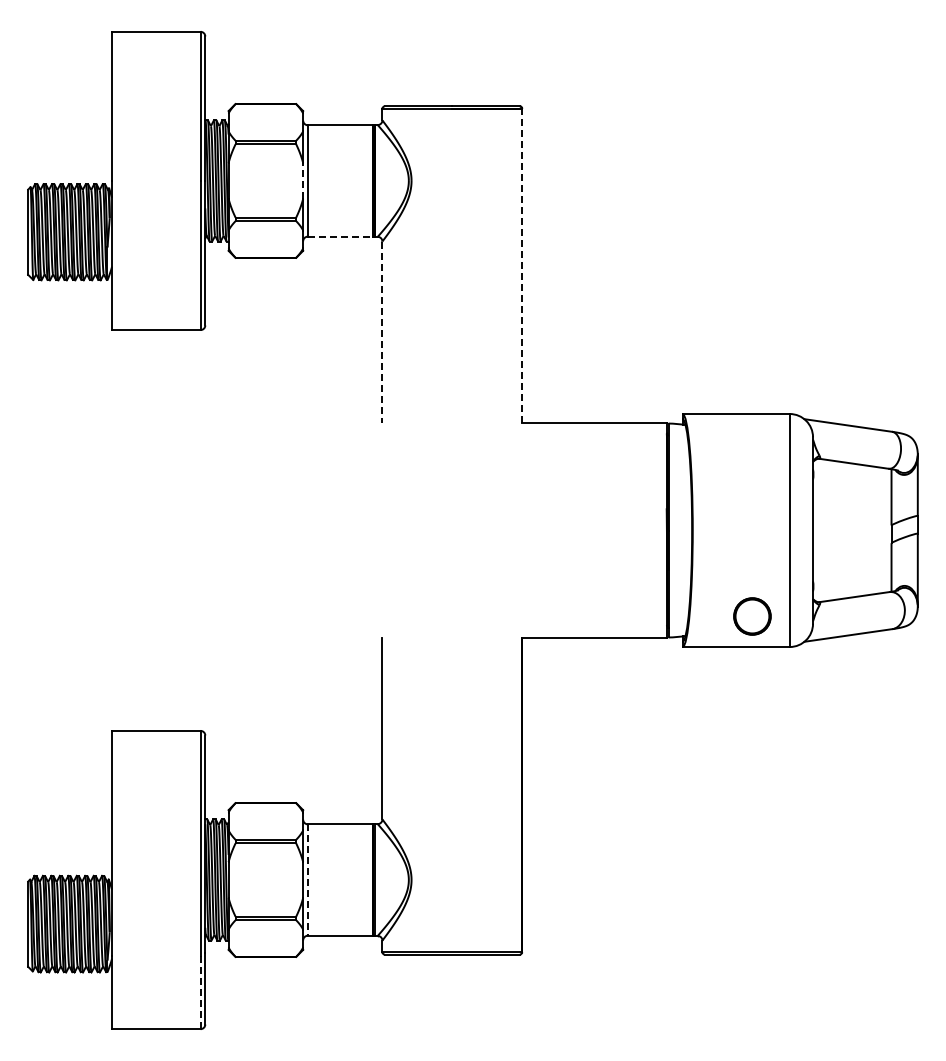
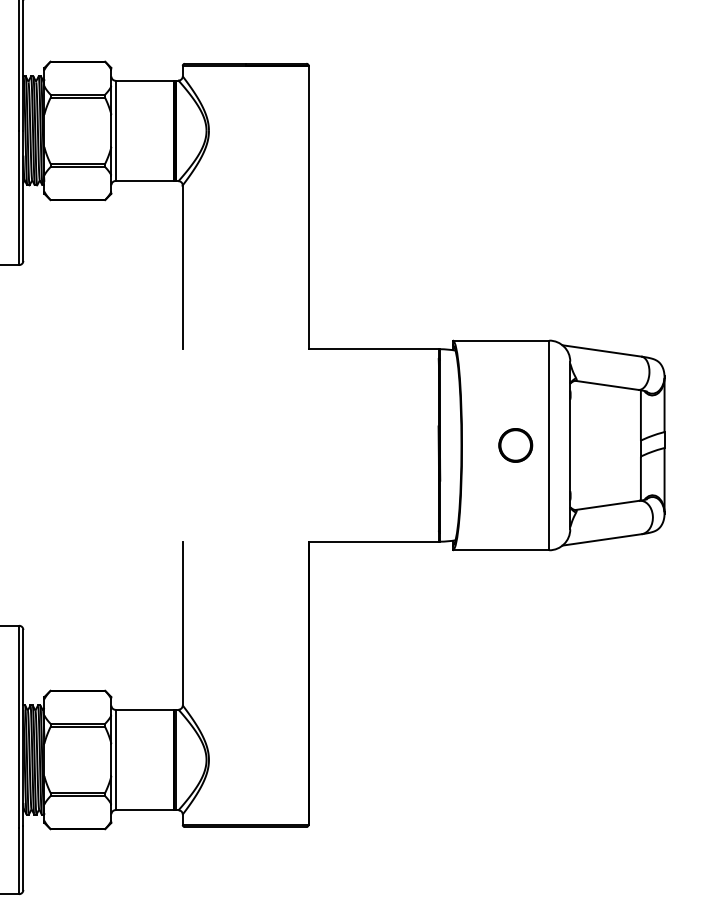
line: (303, 180) -> (111, 130), dashed -> solid
line: (340, 236) -> (145, 180), dashed -> solid
line: (522, 265) -> (308, 206), dashed -> solid
line: (382, 332) -> (182, 267), dashed -> solid
circle: (752, 616) -> (515, 445), moved
line: (307, 880) -> (115, 760), dashed -> solid
line: (200, 992) -> (19, 861), dashed -> solid

